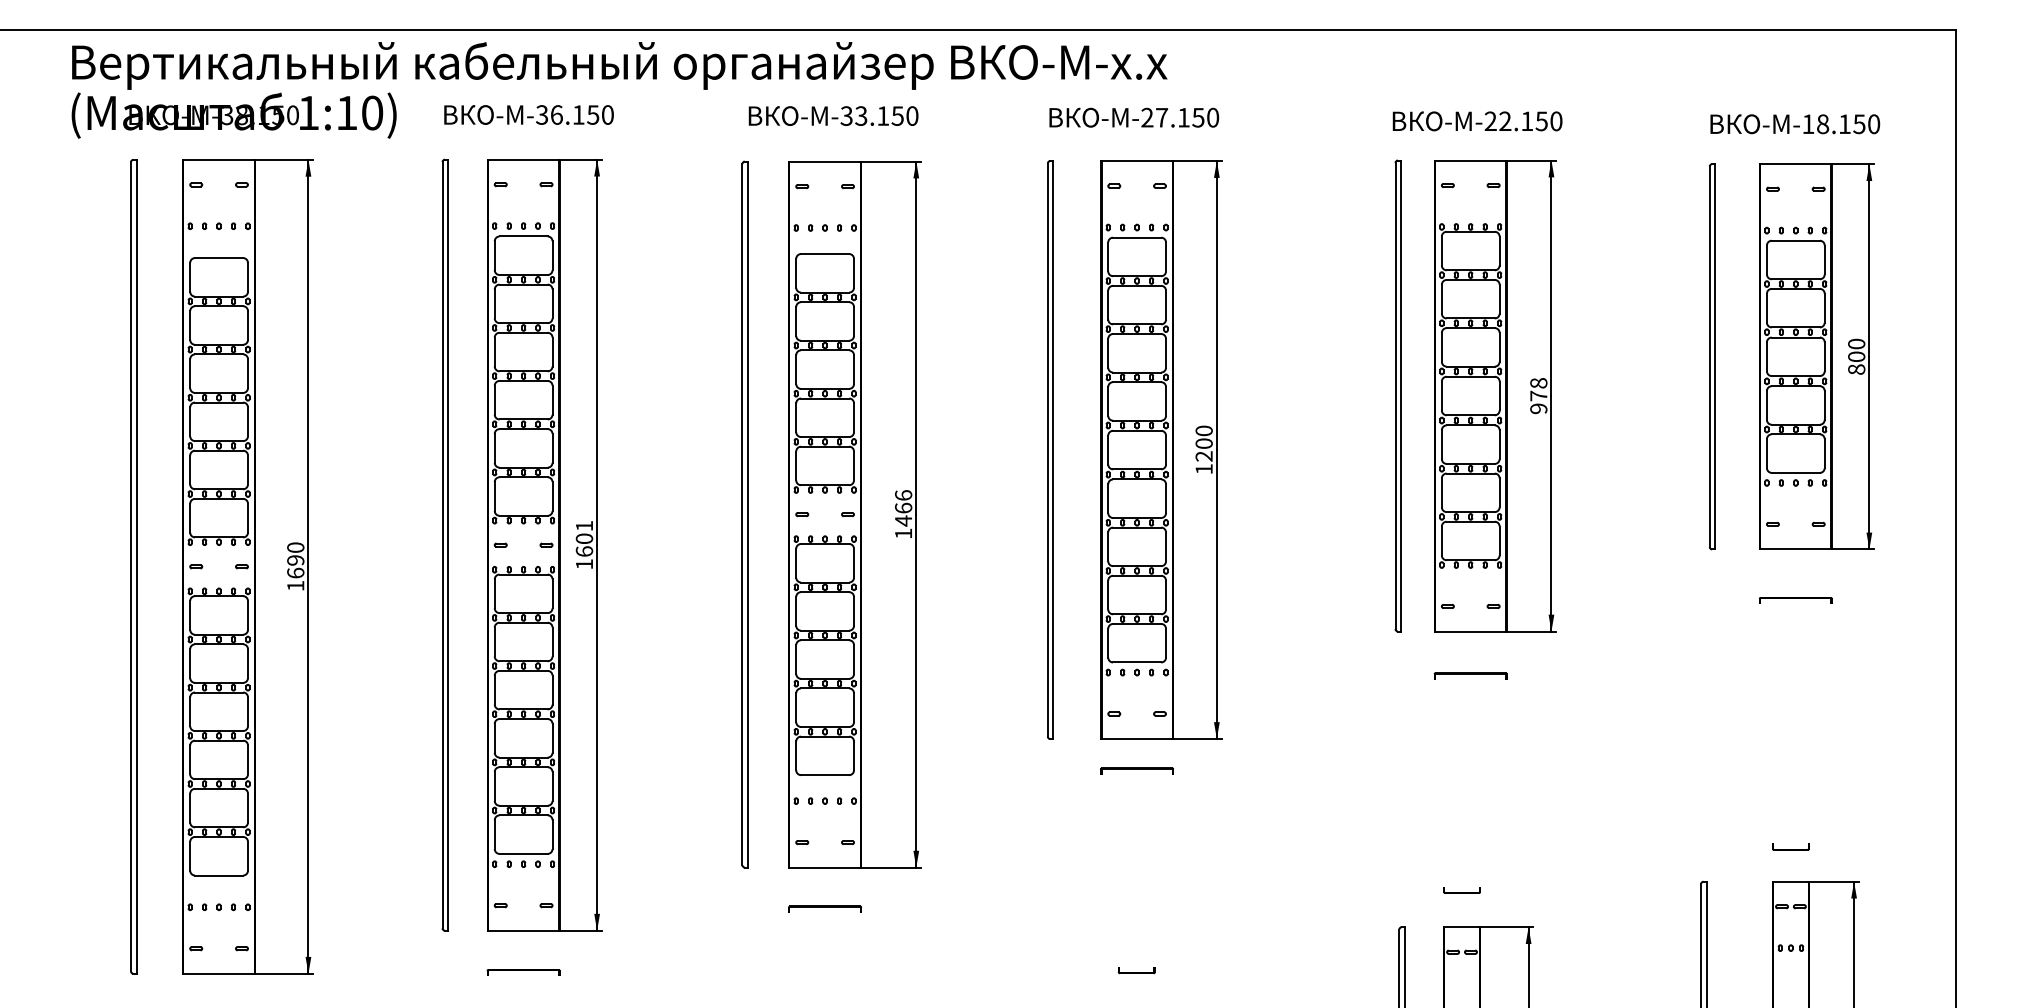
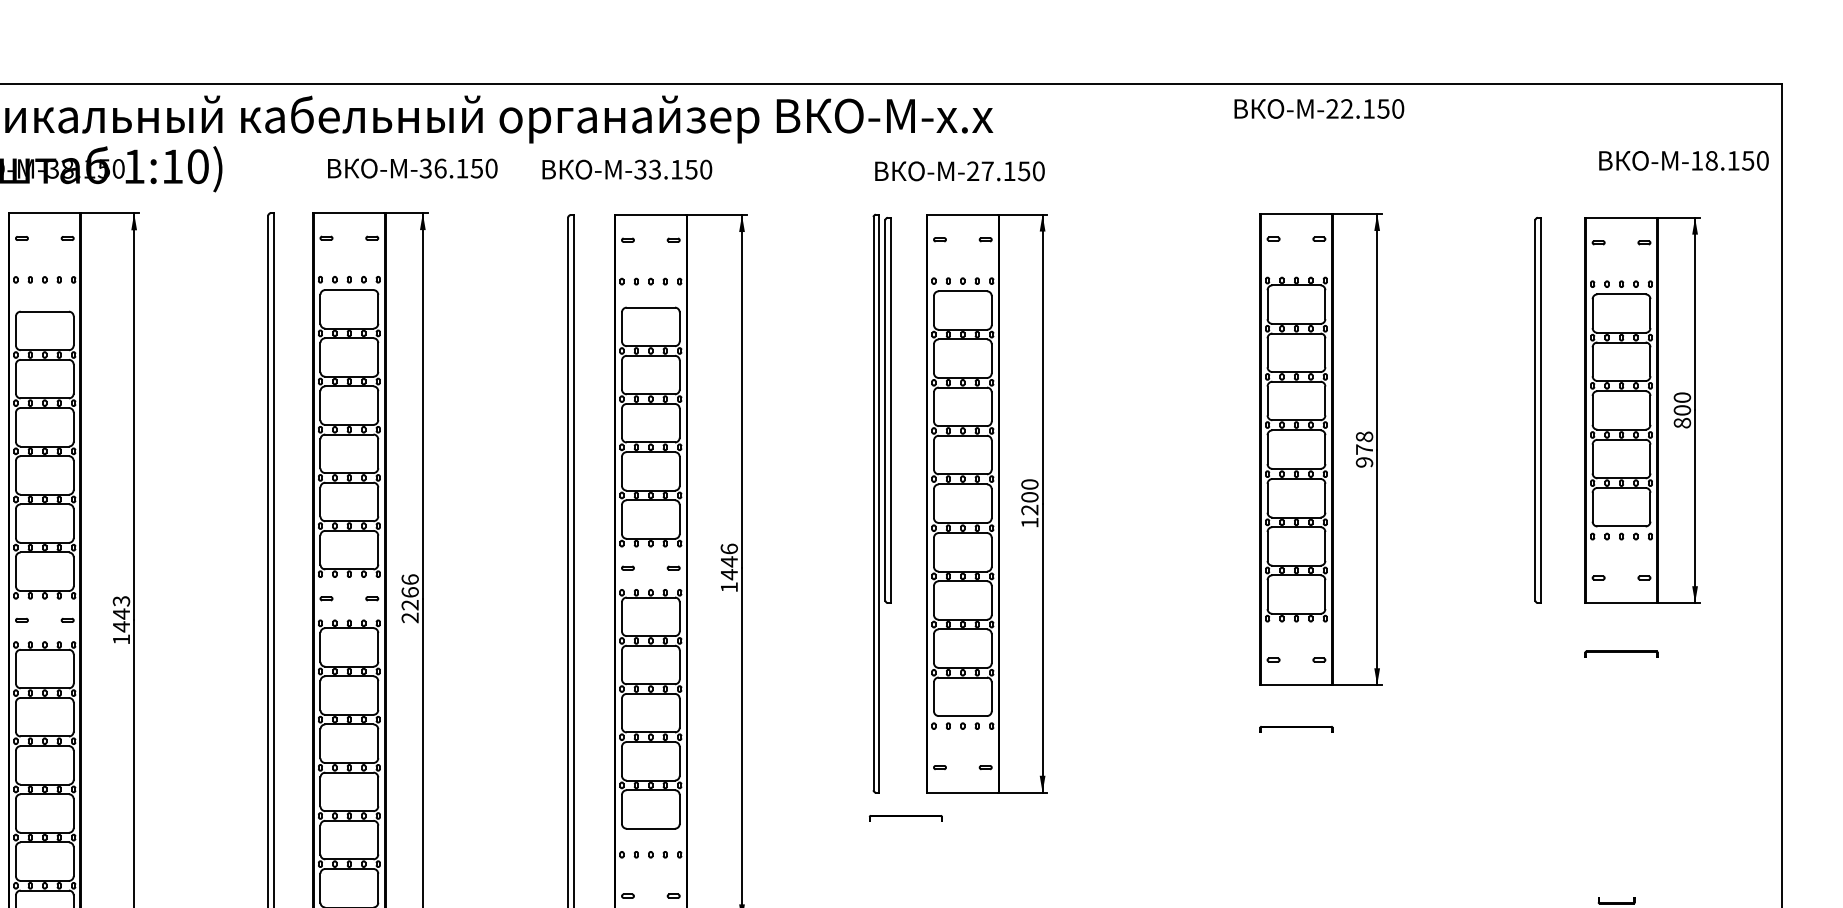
text: (528, 114) -> (412, 168), moved
text: (833, 115) -> (627, 169), moved
text: (1477, 121) -> (1319, 109), moved
text: (1795, 124) -> (1684, 161), moved
part: (1062, 356) -> (888, 410), added
part: (1397, 395) -> (1223, 449), removed
text: (903, 508) -> (729, 562), 1466 -> 1446
text: (584, 544) -> (410, 598), 1601 -> 2266
text: (295, 560) -> (121, 614), 1690 -> 1443
part: (1136, 770) -> (905, 818), moved

